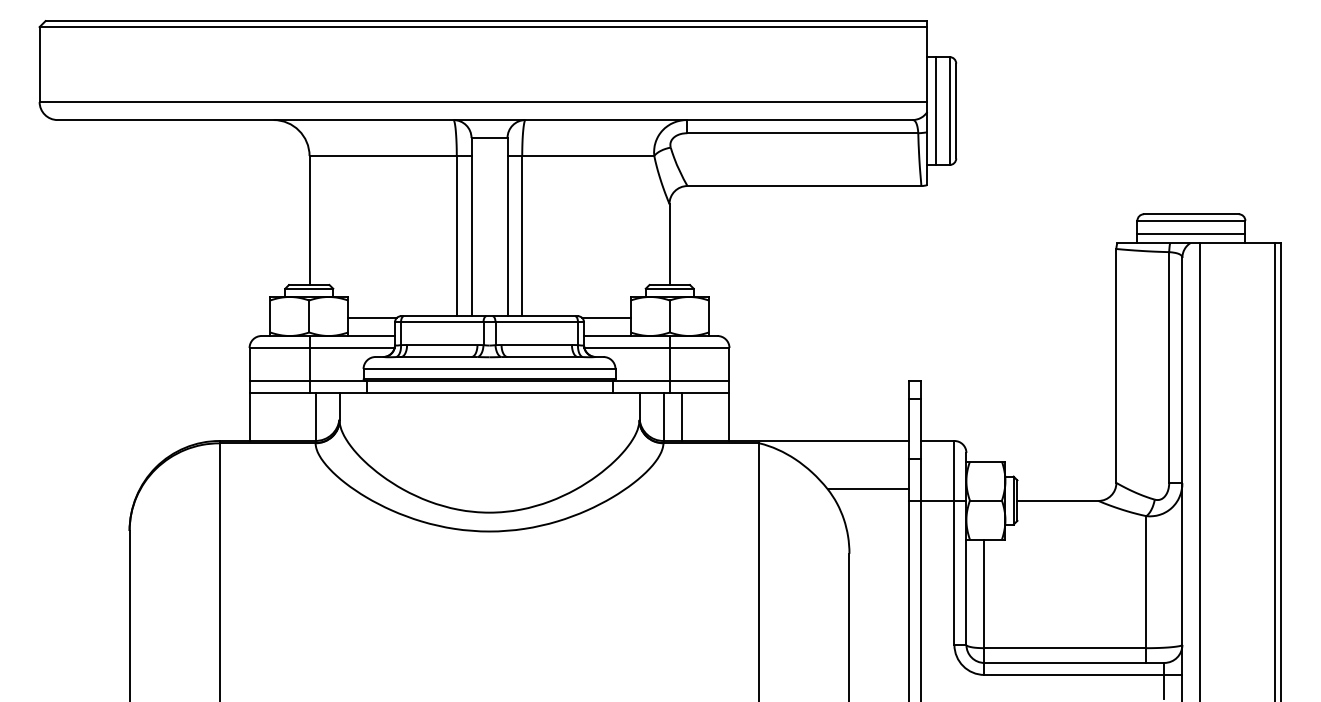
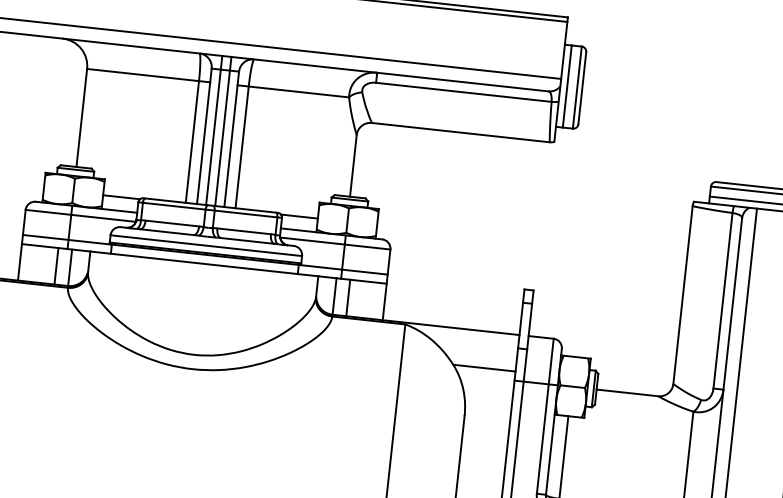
line: (483, 218) -> (214, 130), added
line: (495, 218) -> (223, 131), added
line: (297, 416) -> (56, 265), added

